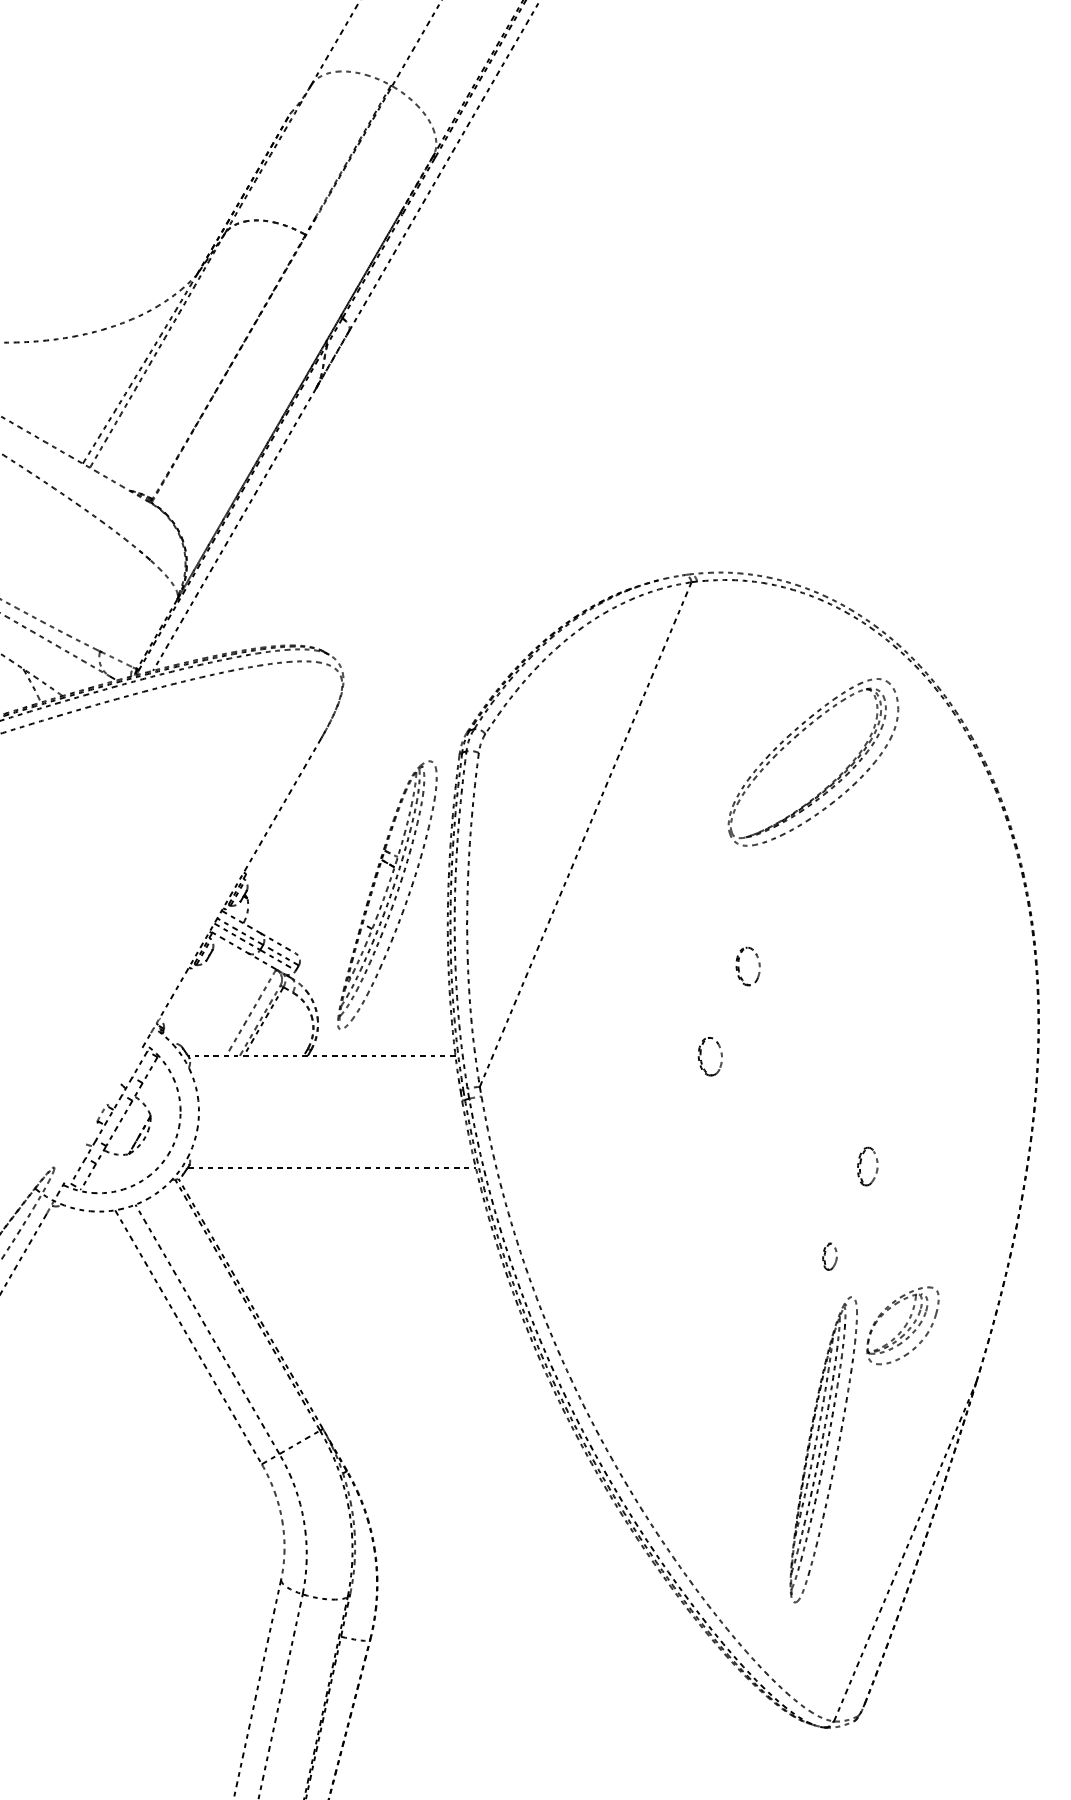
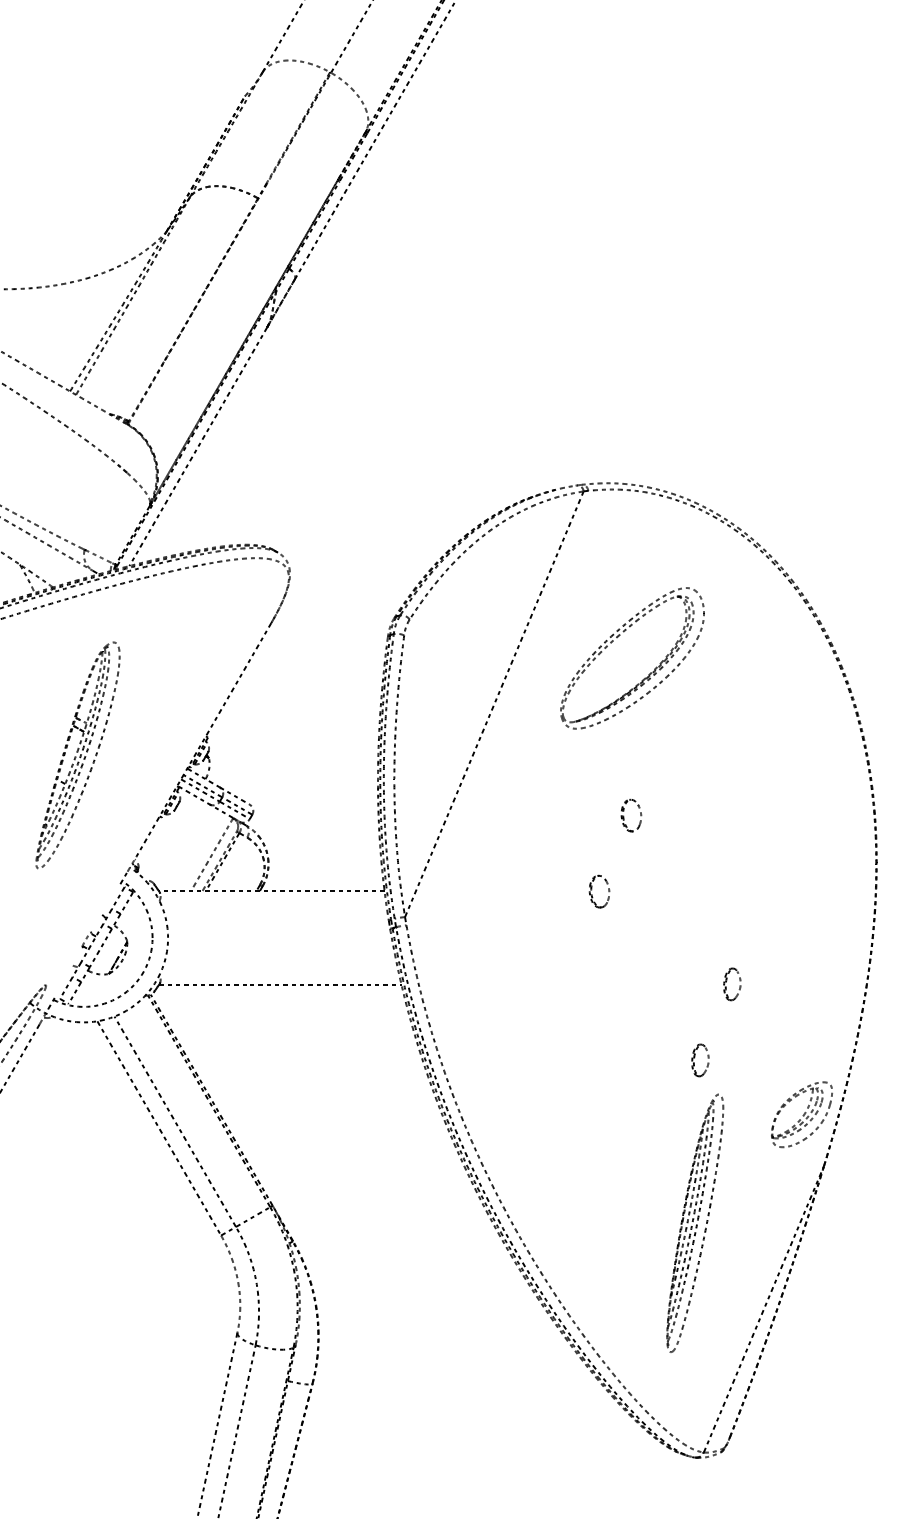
part: (832, 781) -> (648, 674), moved
part: (386, 895) -> (77, 755), moved
part: (830, 1256) -> (700, 1060), size x1.43
part: (902, 1325) -> (801, 1114), moved

